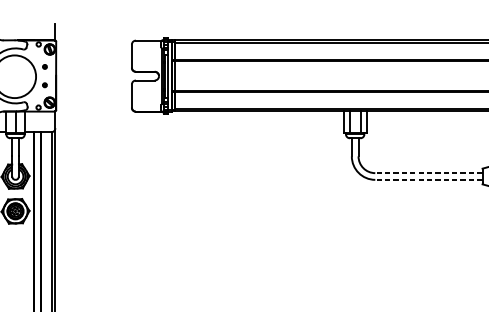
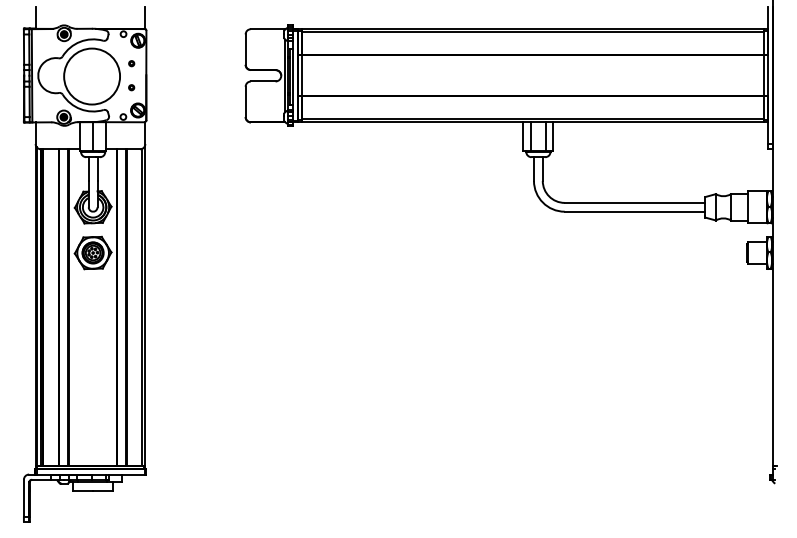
line: (428, 172) -> (634, 202), dashed -> solid
line: (428, 179) -> (634, 211), dashed -> solid

